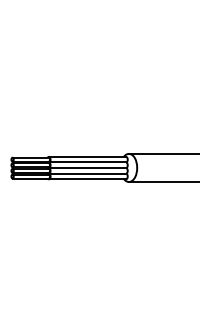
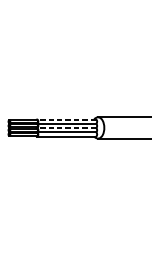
line: (87, 156) -> (66, 119), solid -> dashed
line: (87, 168) -> (66, 128), solid -> dashed

